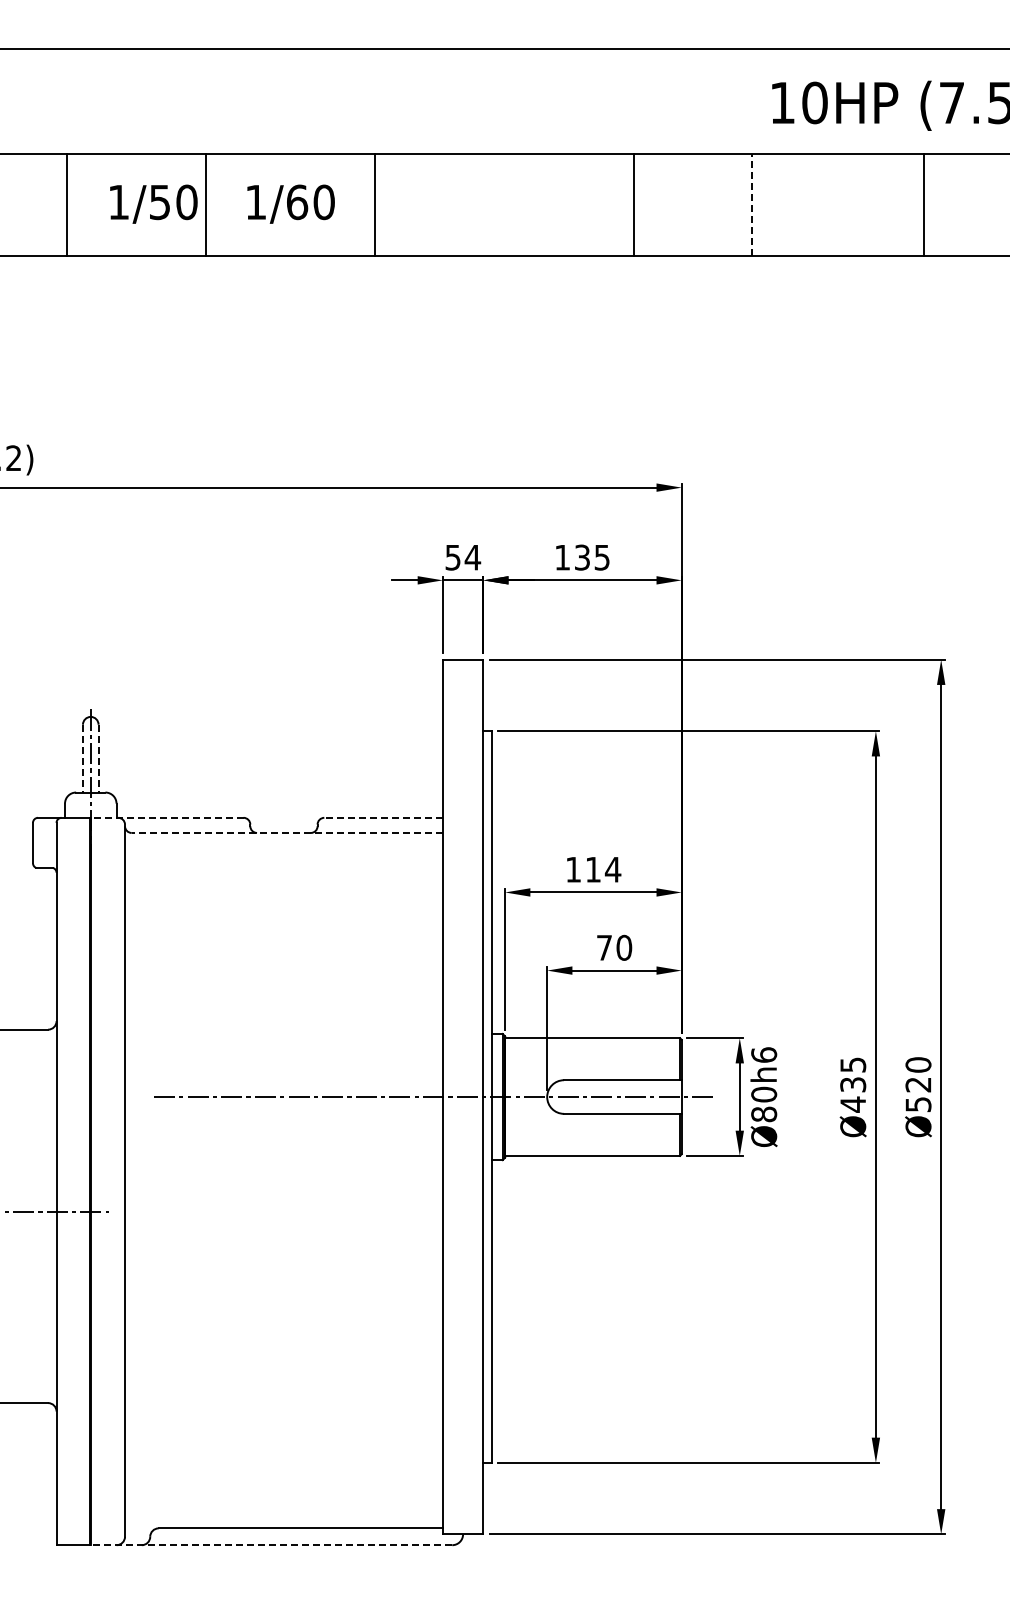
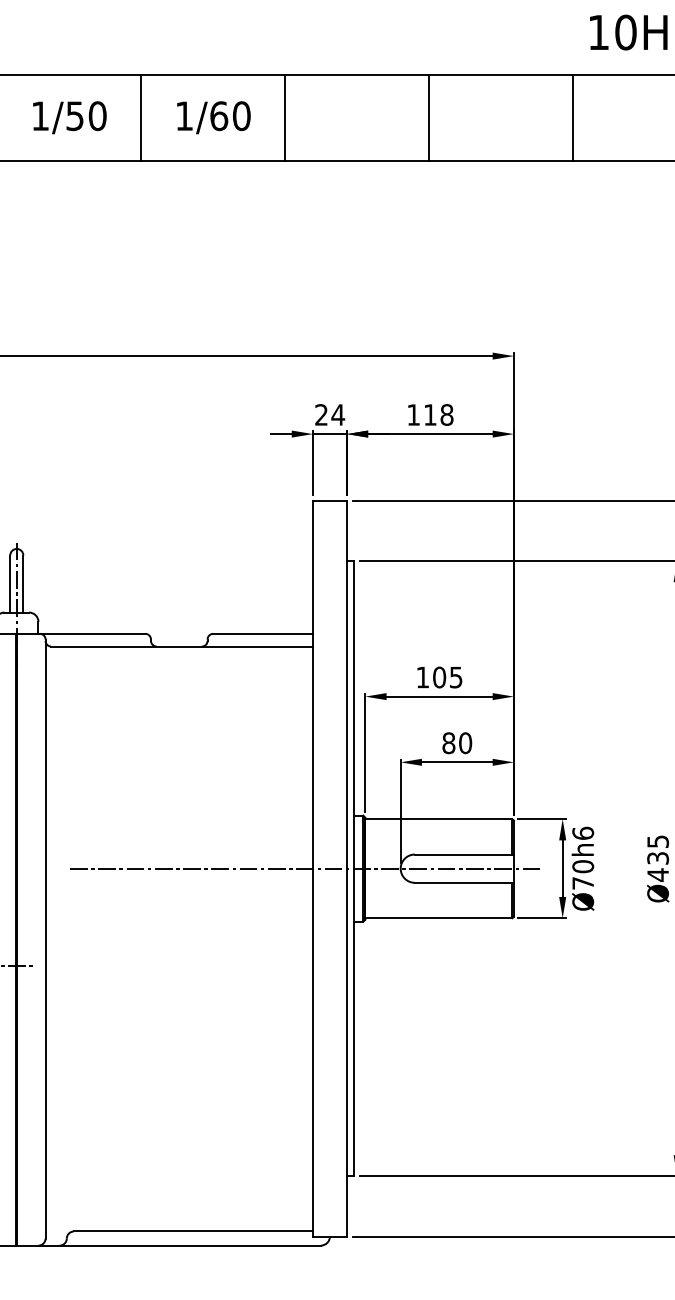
text: (290, 203) -> (213, 117), moved
line: (205, 204) -> (141, 117), moved
line: (374, 204) -> (284, 117), moved
line: (634, 204) -> (429, 117), moved
line: (752, 204) -> (573, 117), dashed -> solid
text: (452, 557) -> (321, 414), 54 -> 24
text: (592, 557) -> (438, 414), 135 -> 118
line: (82, 758) -> (9, 583), dashed -> solid
line: (98, 758) -> (23, 583), dashed -> solid
line: (166, 817) -> (80, 633), dashed -> solid
line: (383, 817) -> (263, 633), dashed -> solid
line: (287, 832) -> (182, 646), dashed -> solid
text: (603, 869) -> (448, 677), 114 -> 105
text: (604, 947) -> (448, 742), 70 -> 80
text: (764, 1114) -> (583, 883), Ø80h6 -> Ø70h6
line: (271, 1545) -> (168, 1245), dashed -> solid

